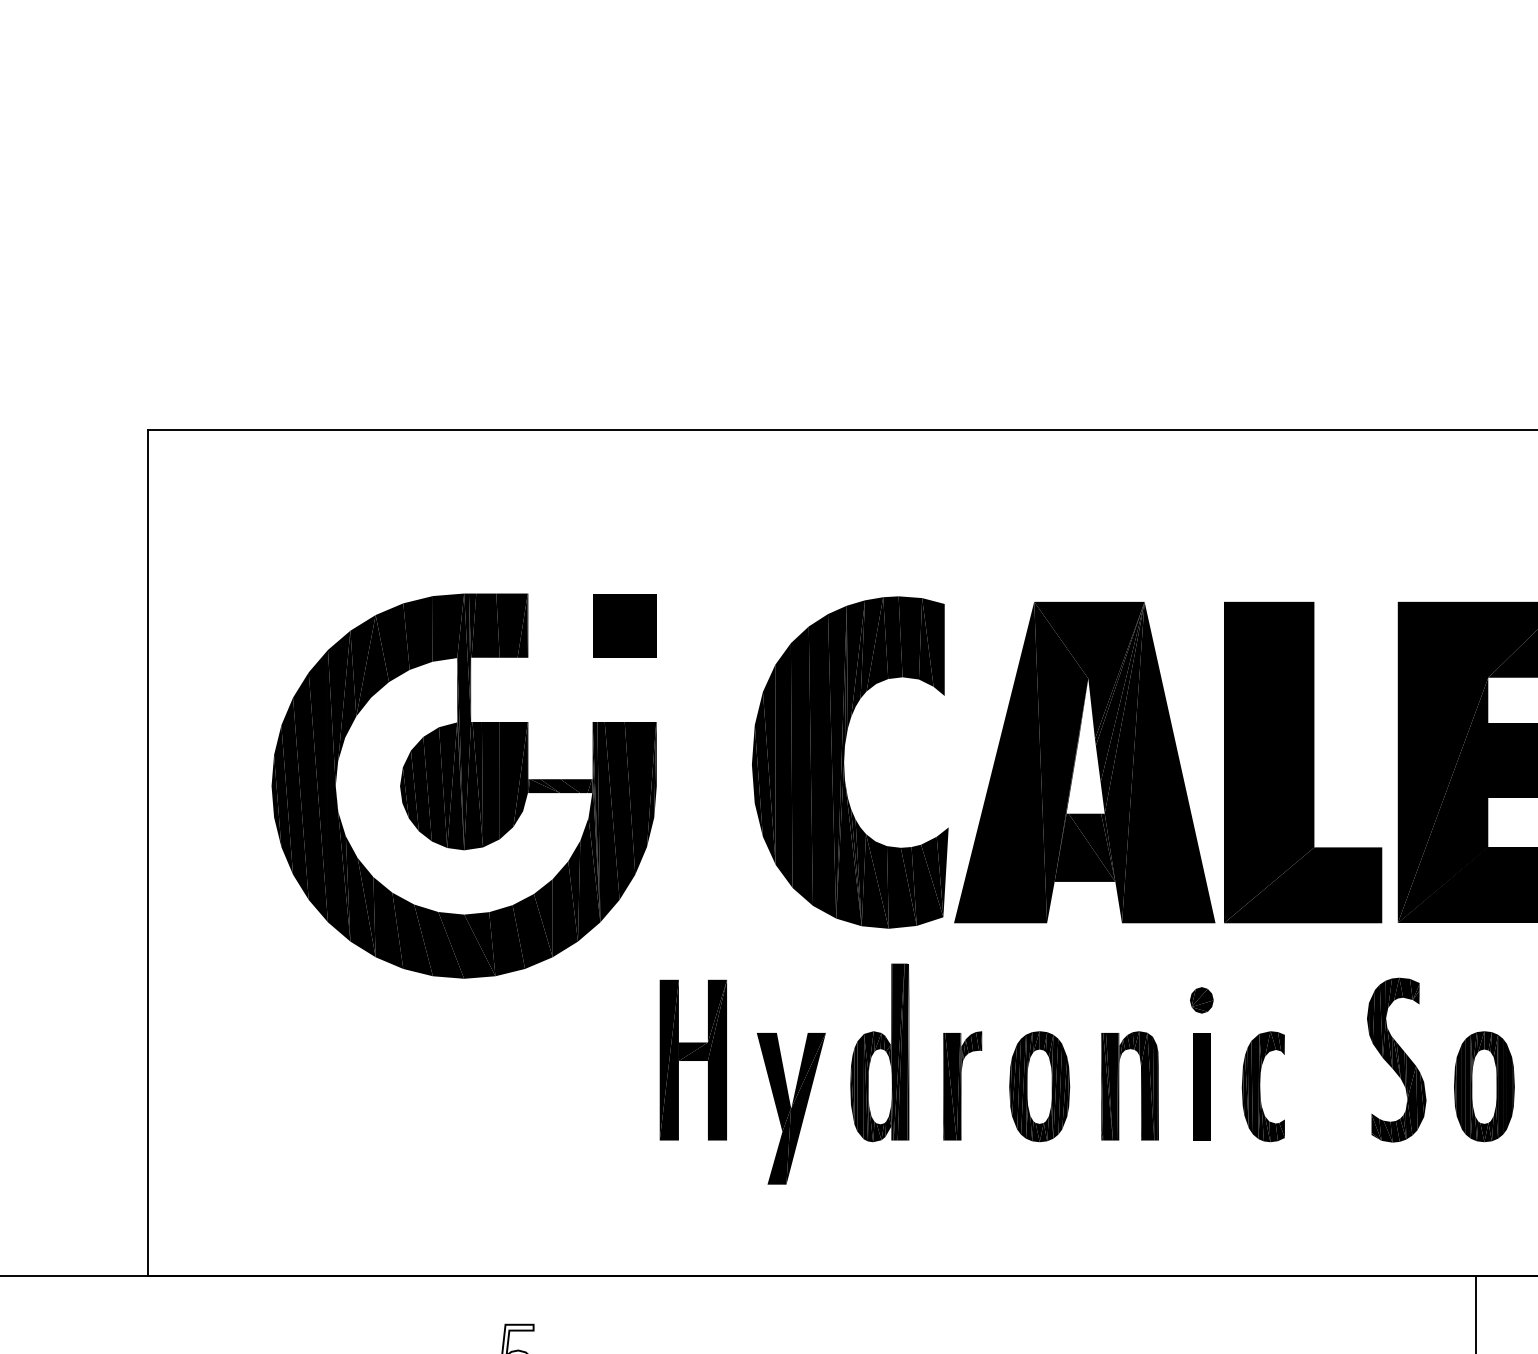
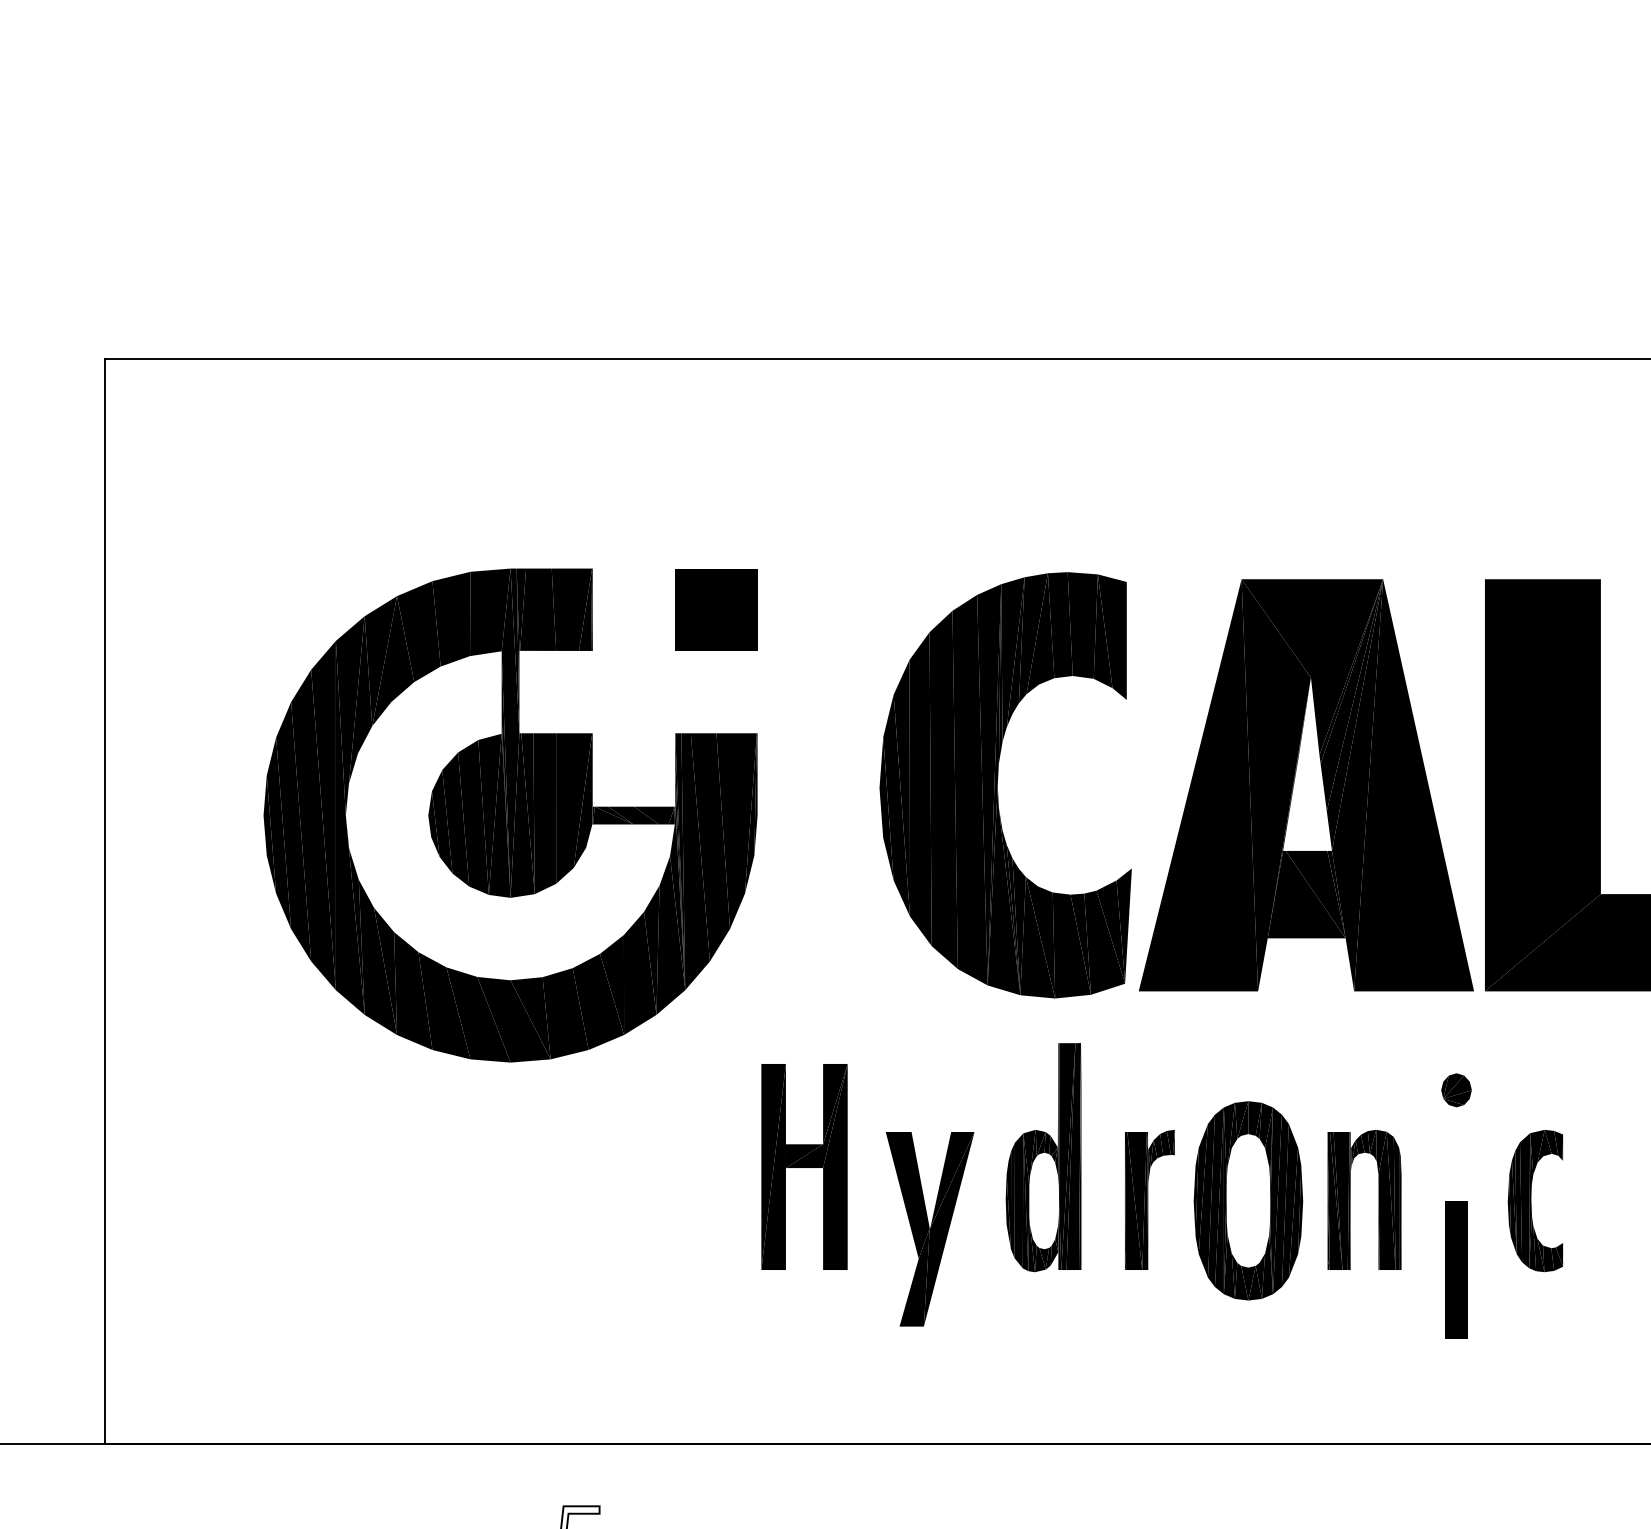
part: (1039, 1086) -> (1248, 1200), size x1.4
part: (1201, 1086) -> (1456, 1269), moved

